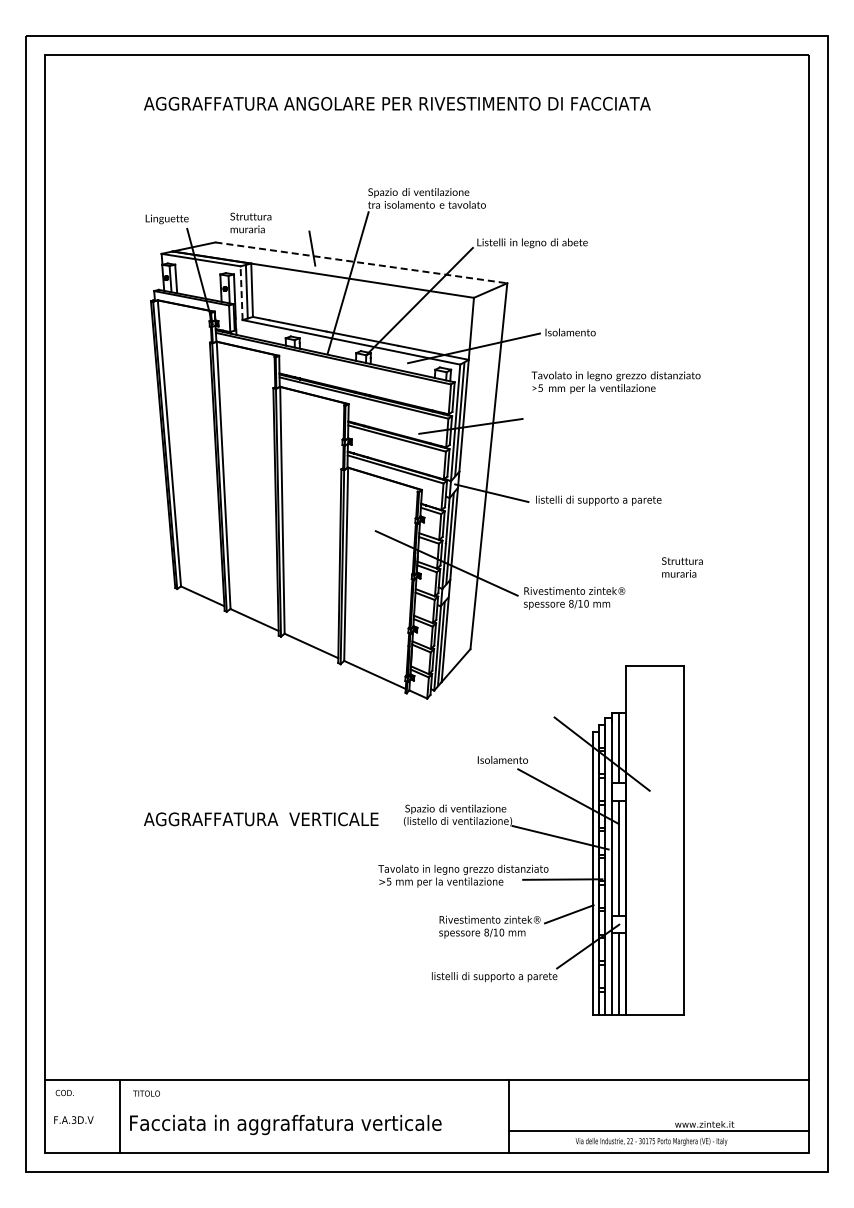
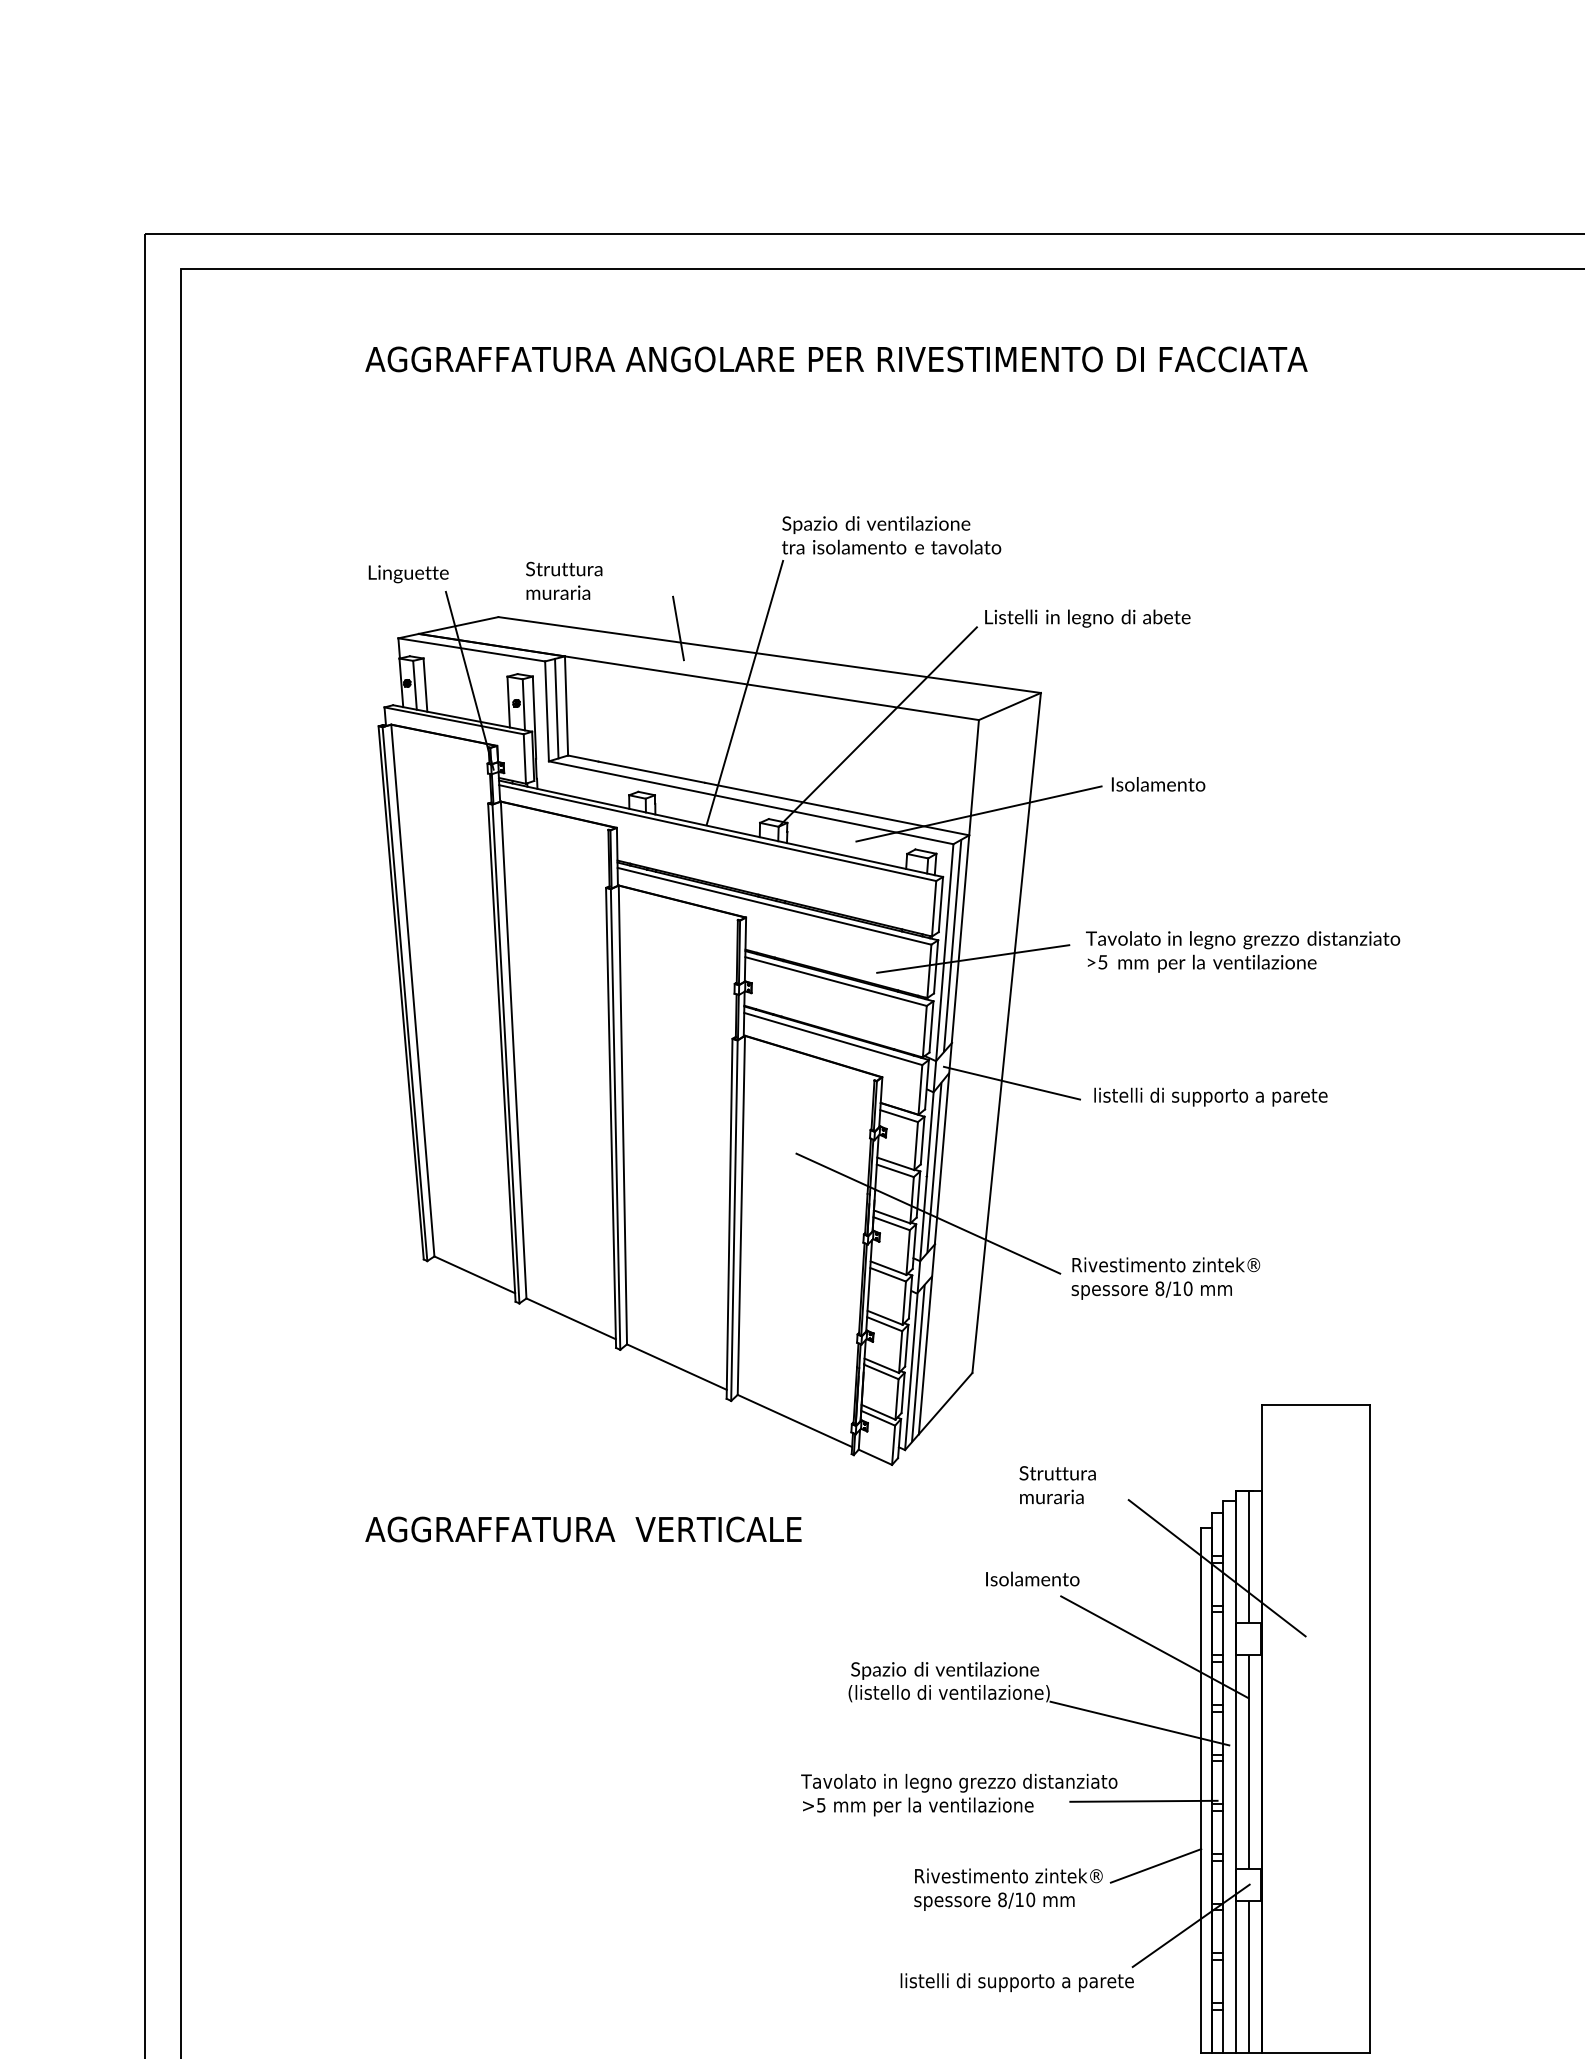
line: (361, 262) -> (769, 654), dashed -> solid
line: (241, 293) -> (546, 711), dashed -> solid
text: (615, 382) -> (1241, 951), moved
text: (682, 567) -> (1057, 1485), moved
text: (261, 819) -> (583, 1529), moved

